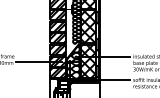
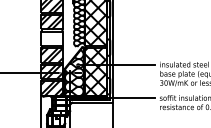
hatch: (57, 38) -> (51, 38), removed

